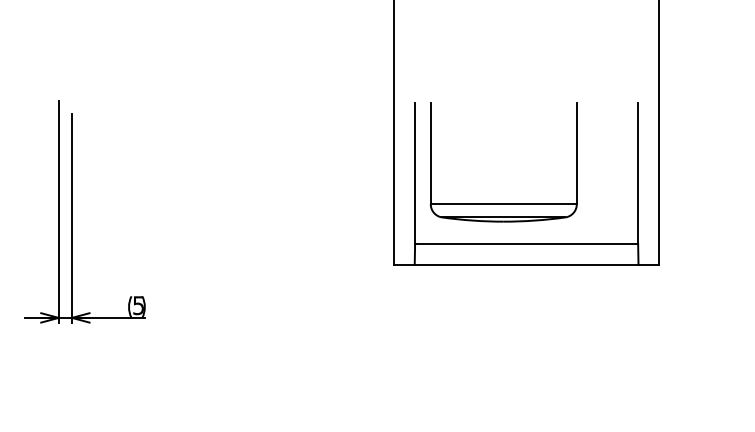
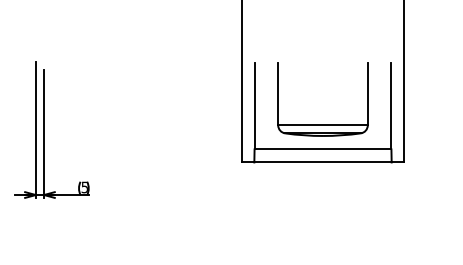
part: (502, 202) -> (322, 124), moved

